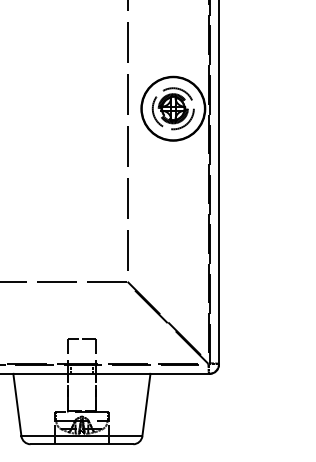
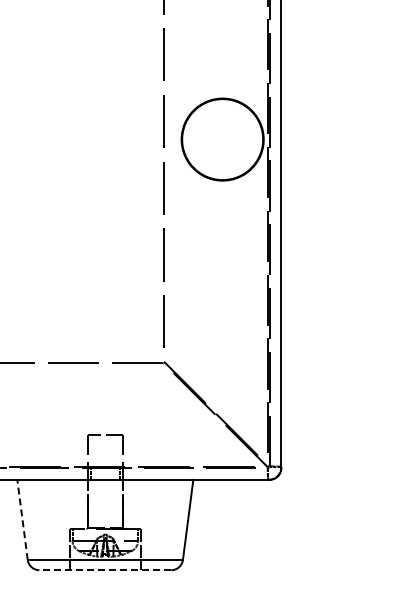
part: (173, 108) -> (222, 139), removed
line: (17, 404) -> (22, 519), solid -> dashed
line: (82, 444) -> (105, 570), solid -> dashed

